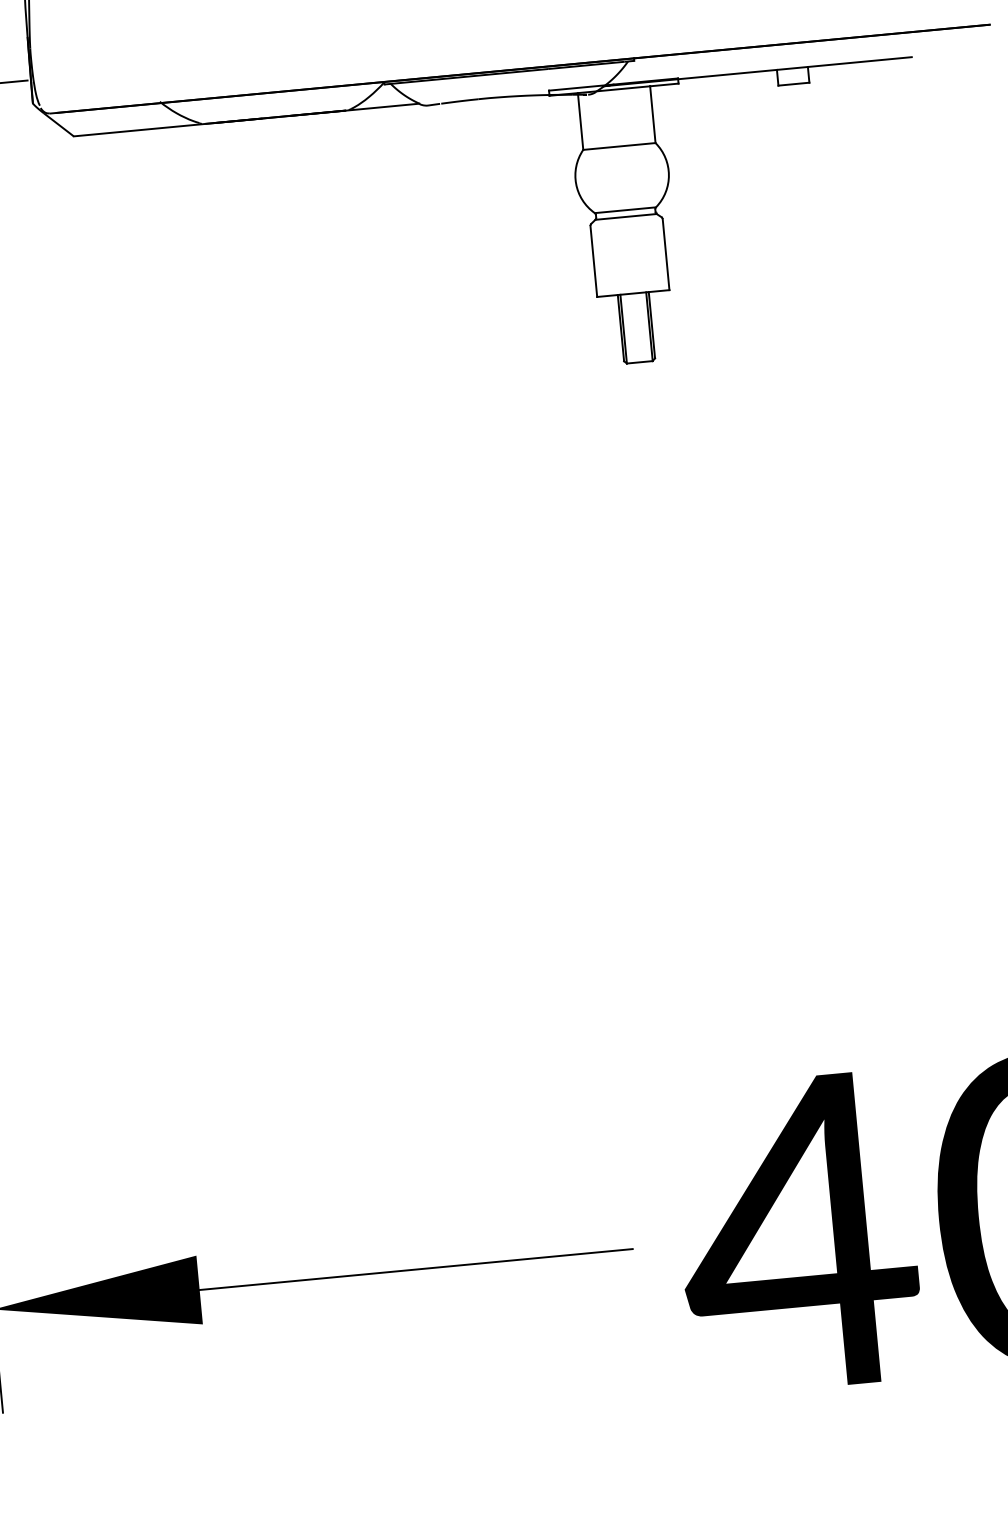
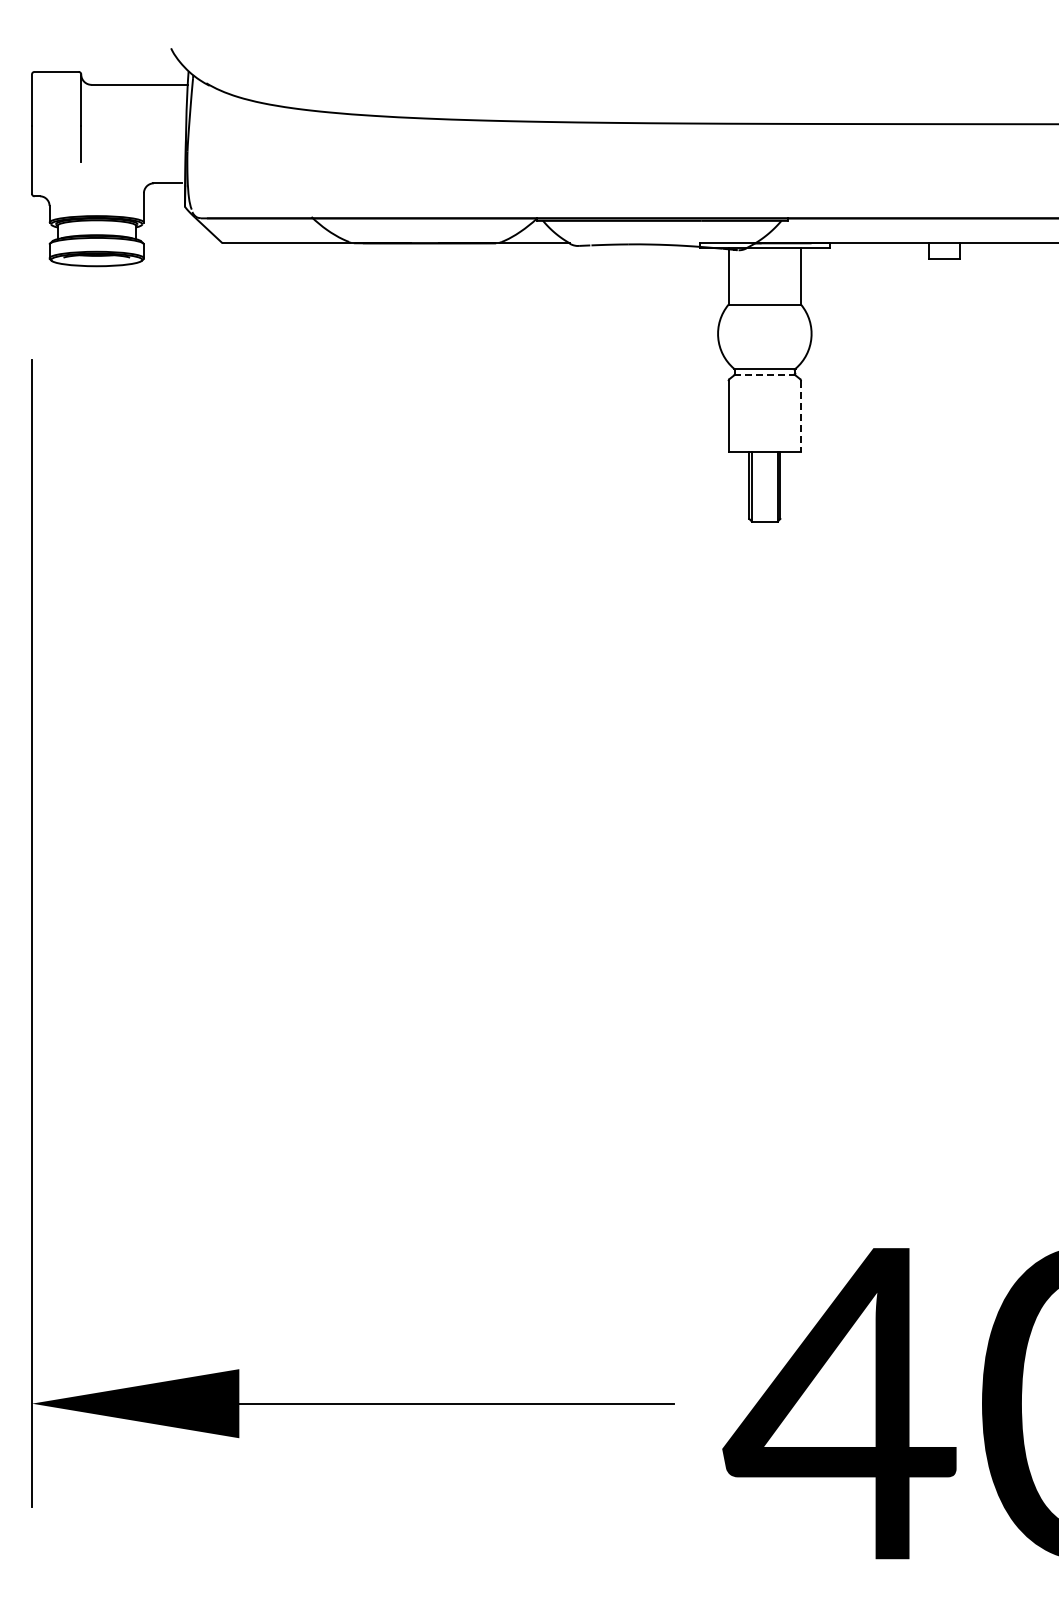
line: (625, 216) -> (764, 375), solid -> dashed
line: (666, 254) -> (801, 416), solid -> dashed

